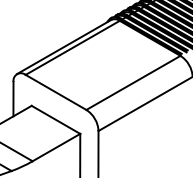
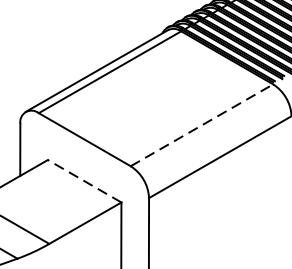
line: (133, 82) -> (202, 124), solid -> dashed
line: (55, 119) -> (83, 180), solid -> dashed

